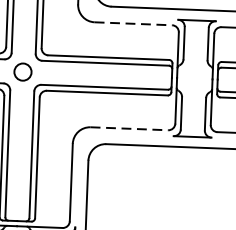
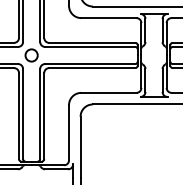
line: (132, 24) -> (108, 18), dashed -> solid
line: (128, 128) -> (108, 92), dashed -> solid

